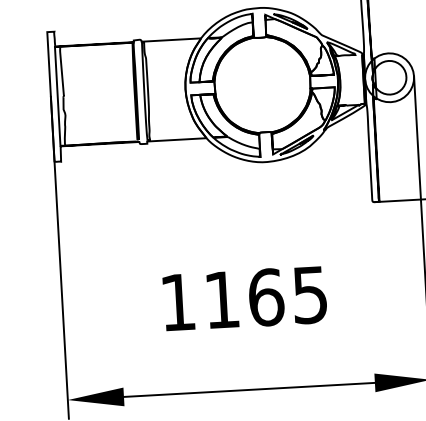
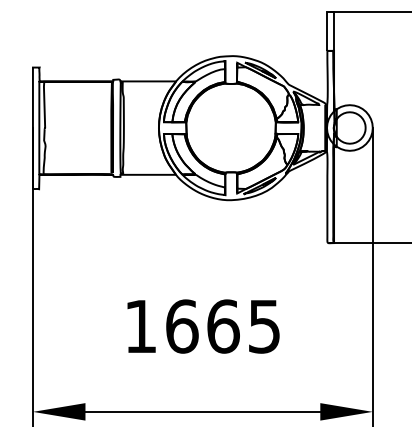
text: (222, 299) -> (182, 326), 1165 -> 1665

